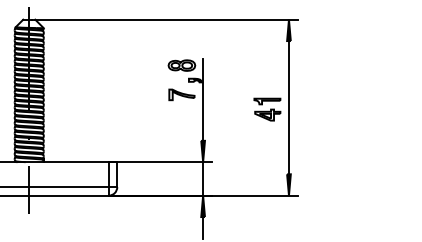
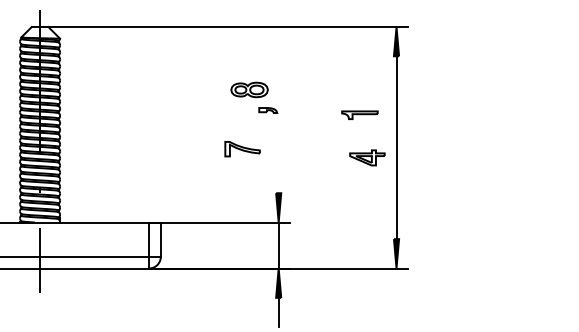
part: (181, 95) -> (242, 149), moved
line: (202, 99) -> (278, 136), removed
part: (267, 100) -> (359, 114), moved

